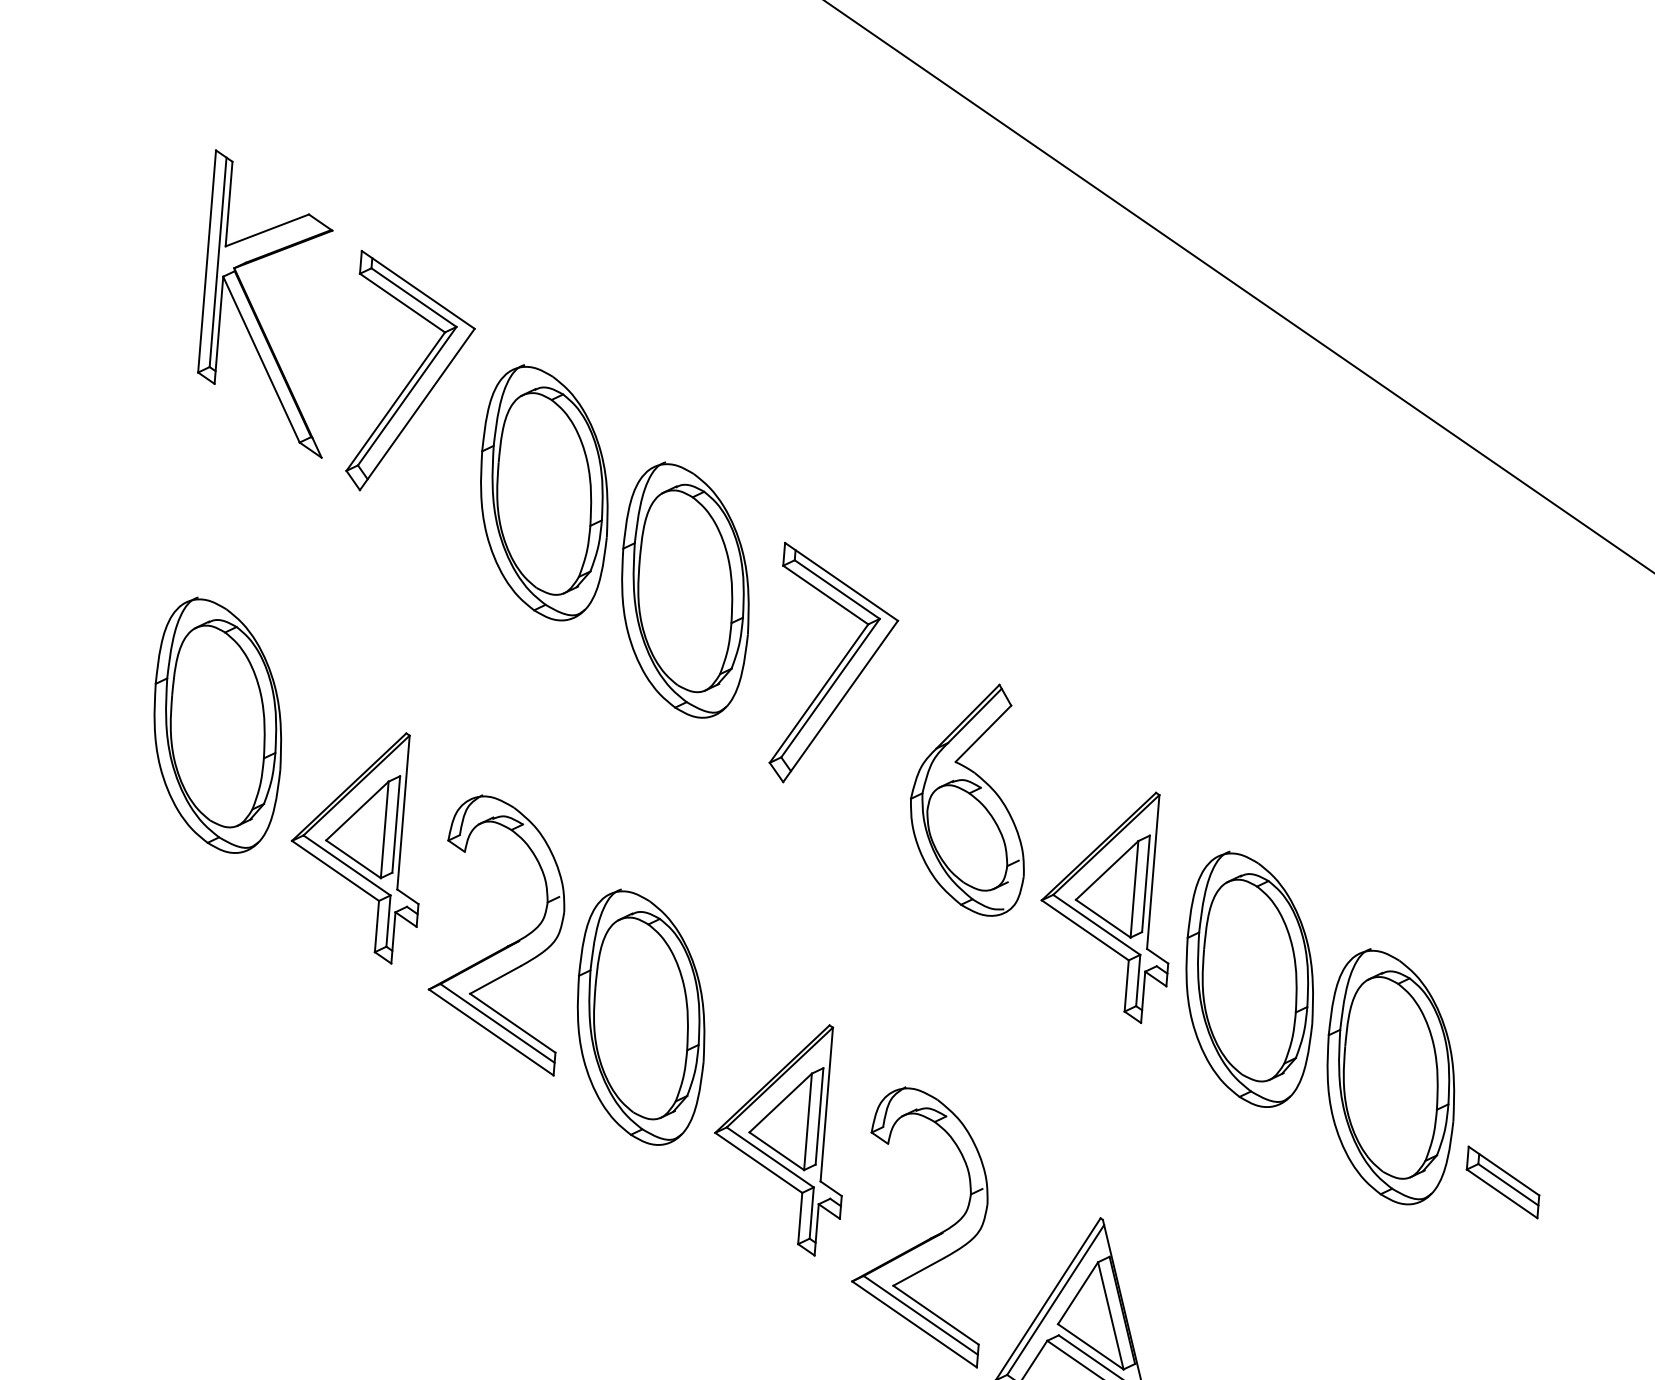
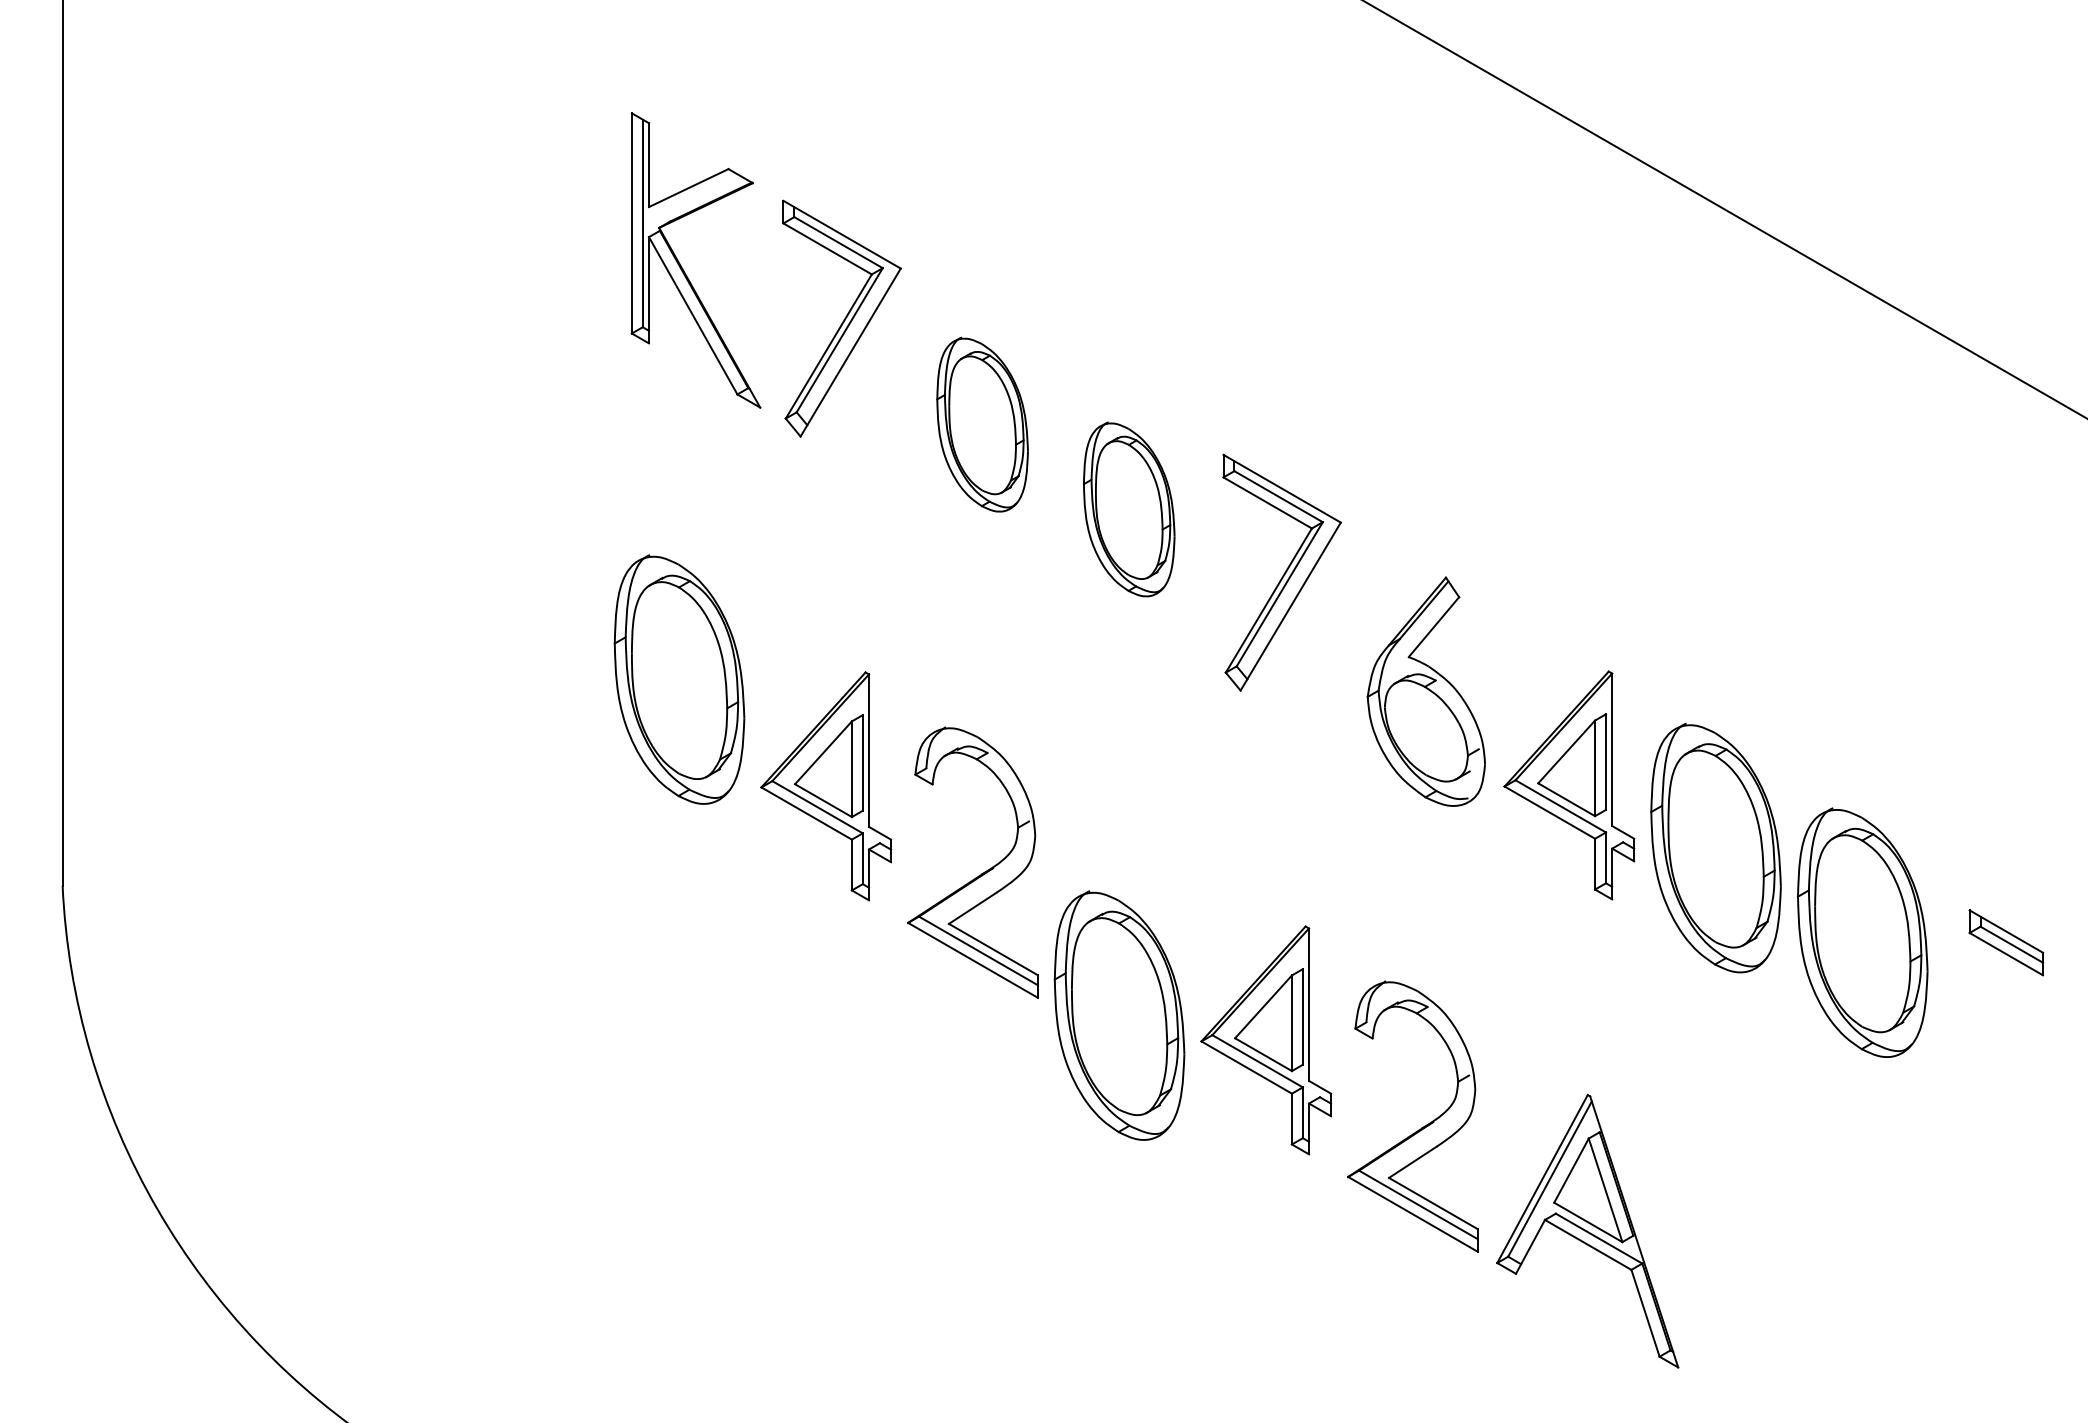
part: (544, 492) -> (982, 424), size x0.7
part: (684, 590) -> (1128, 509), size x0.7
part: (641, 1017) -> (1119, 1015), moved
part: (1503, 1182) -> (2006, 942), moved

